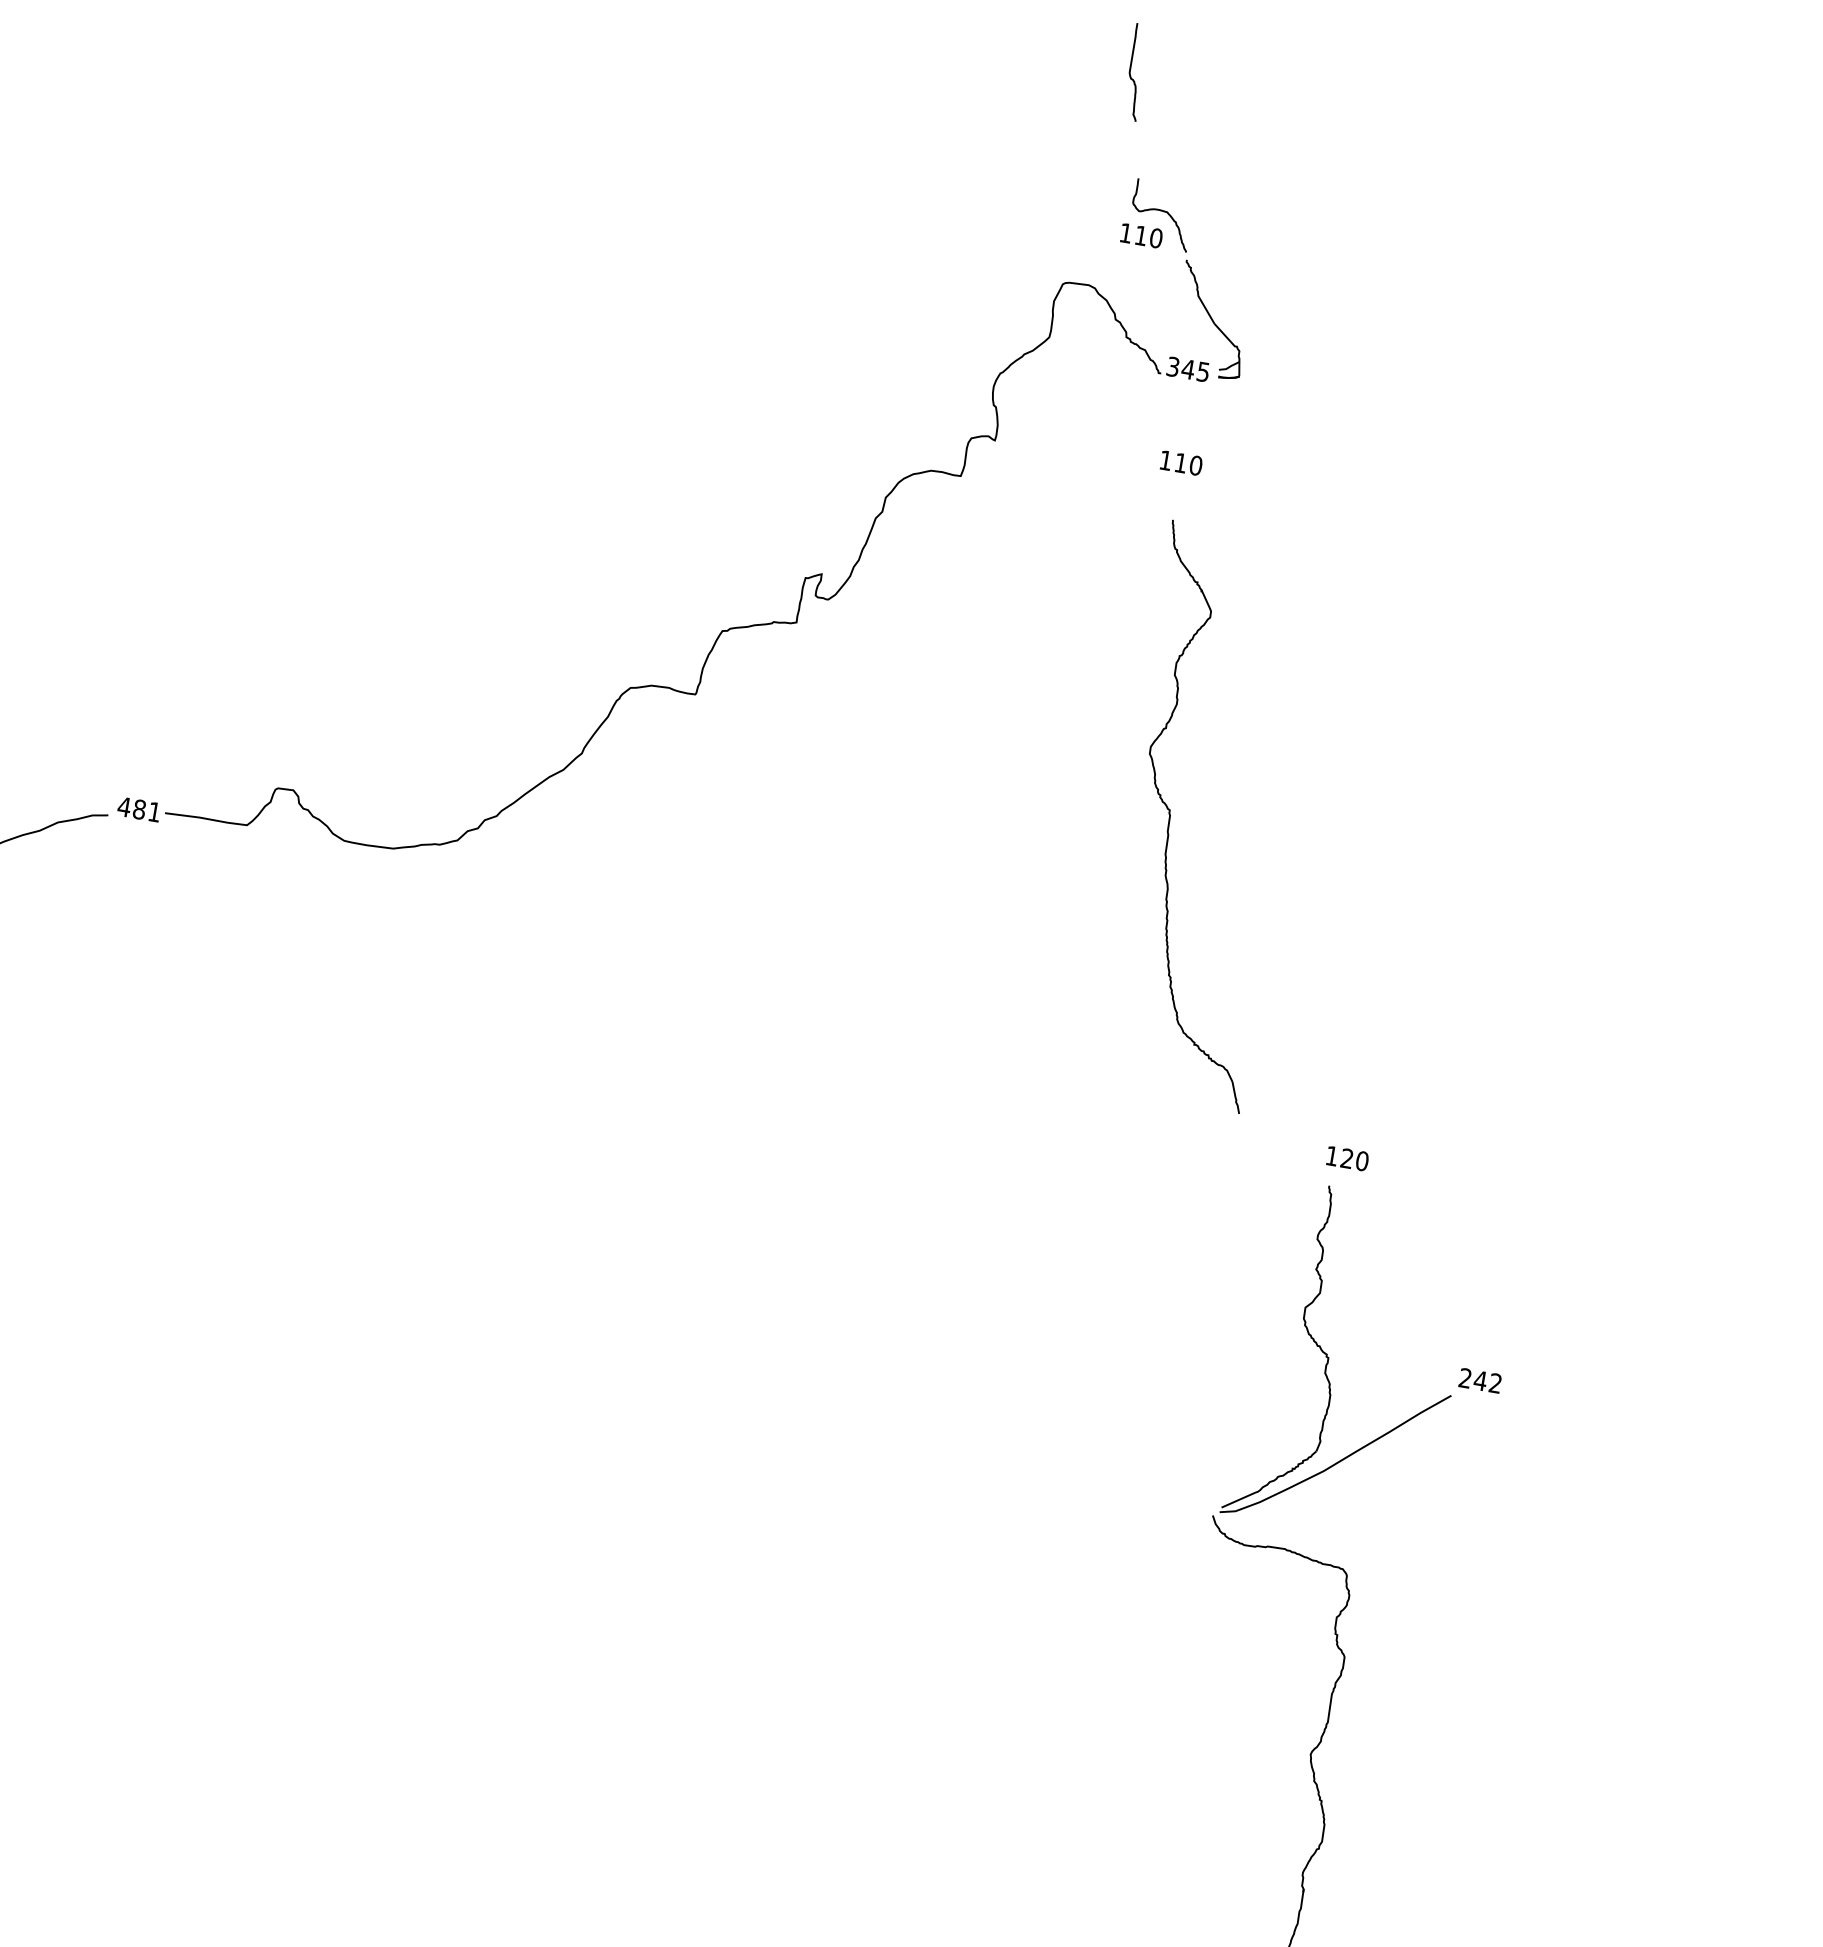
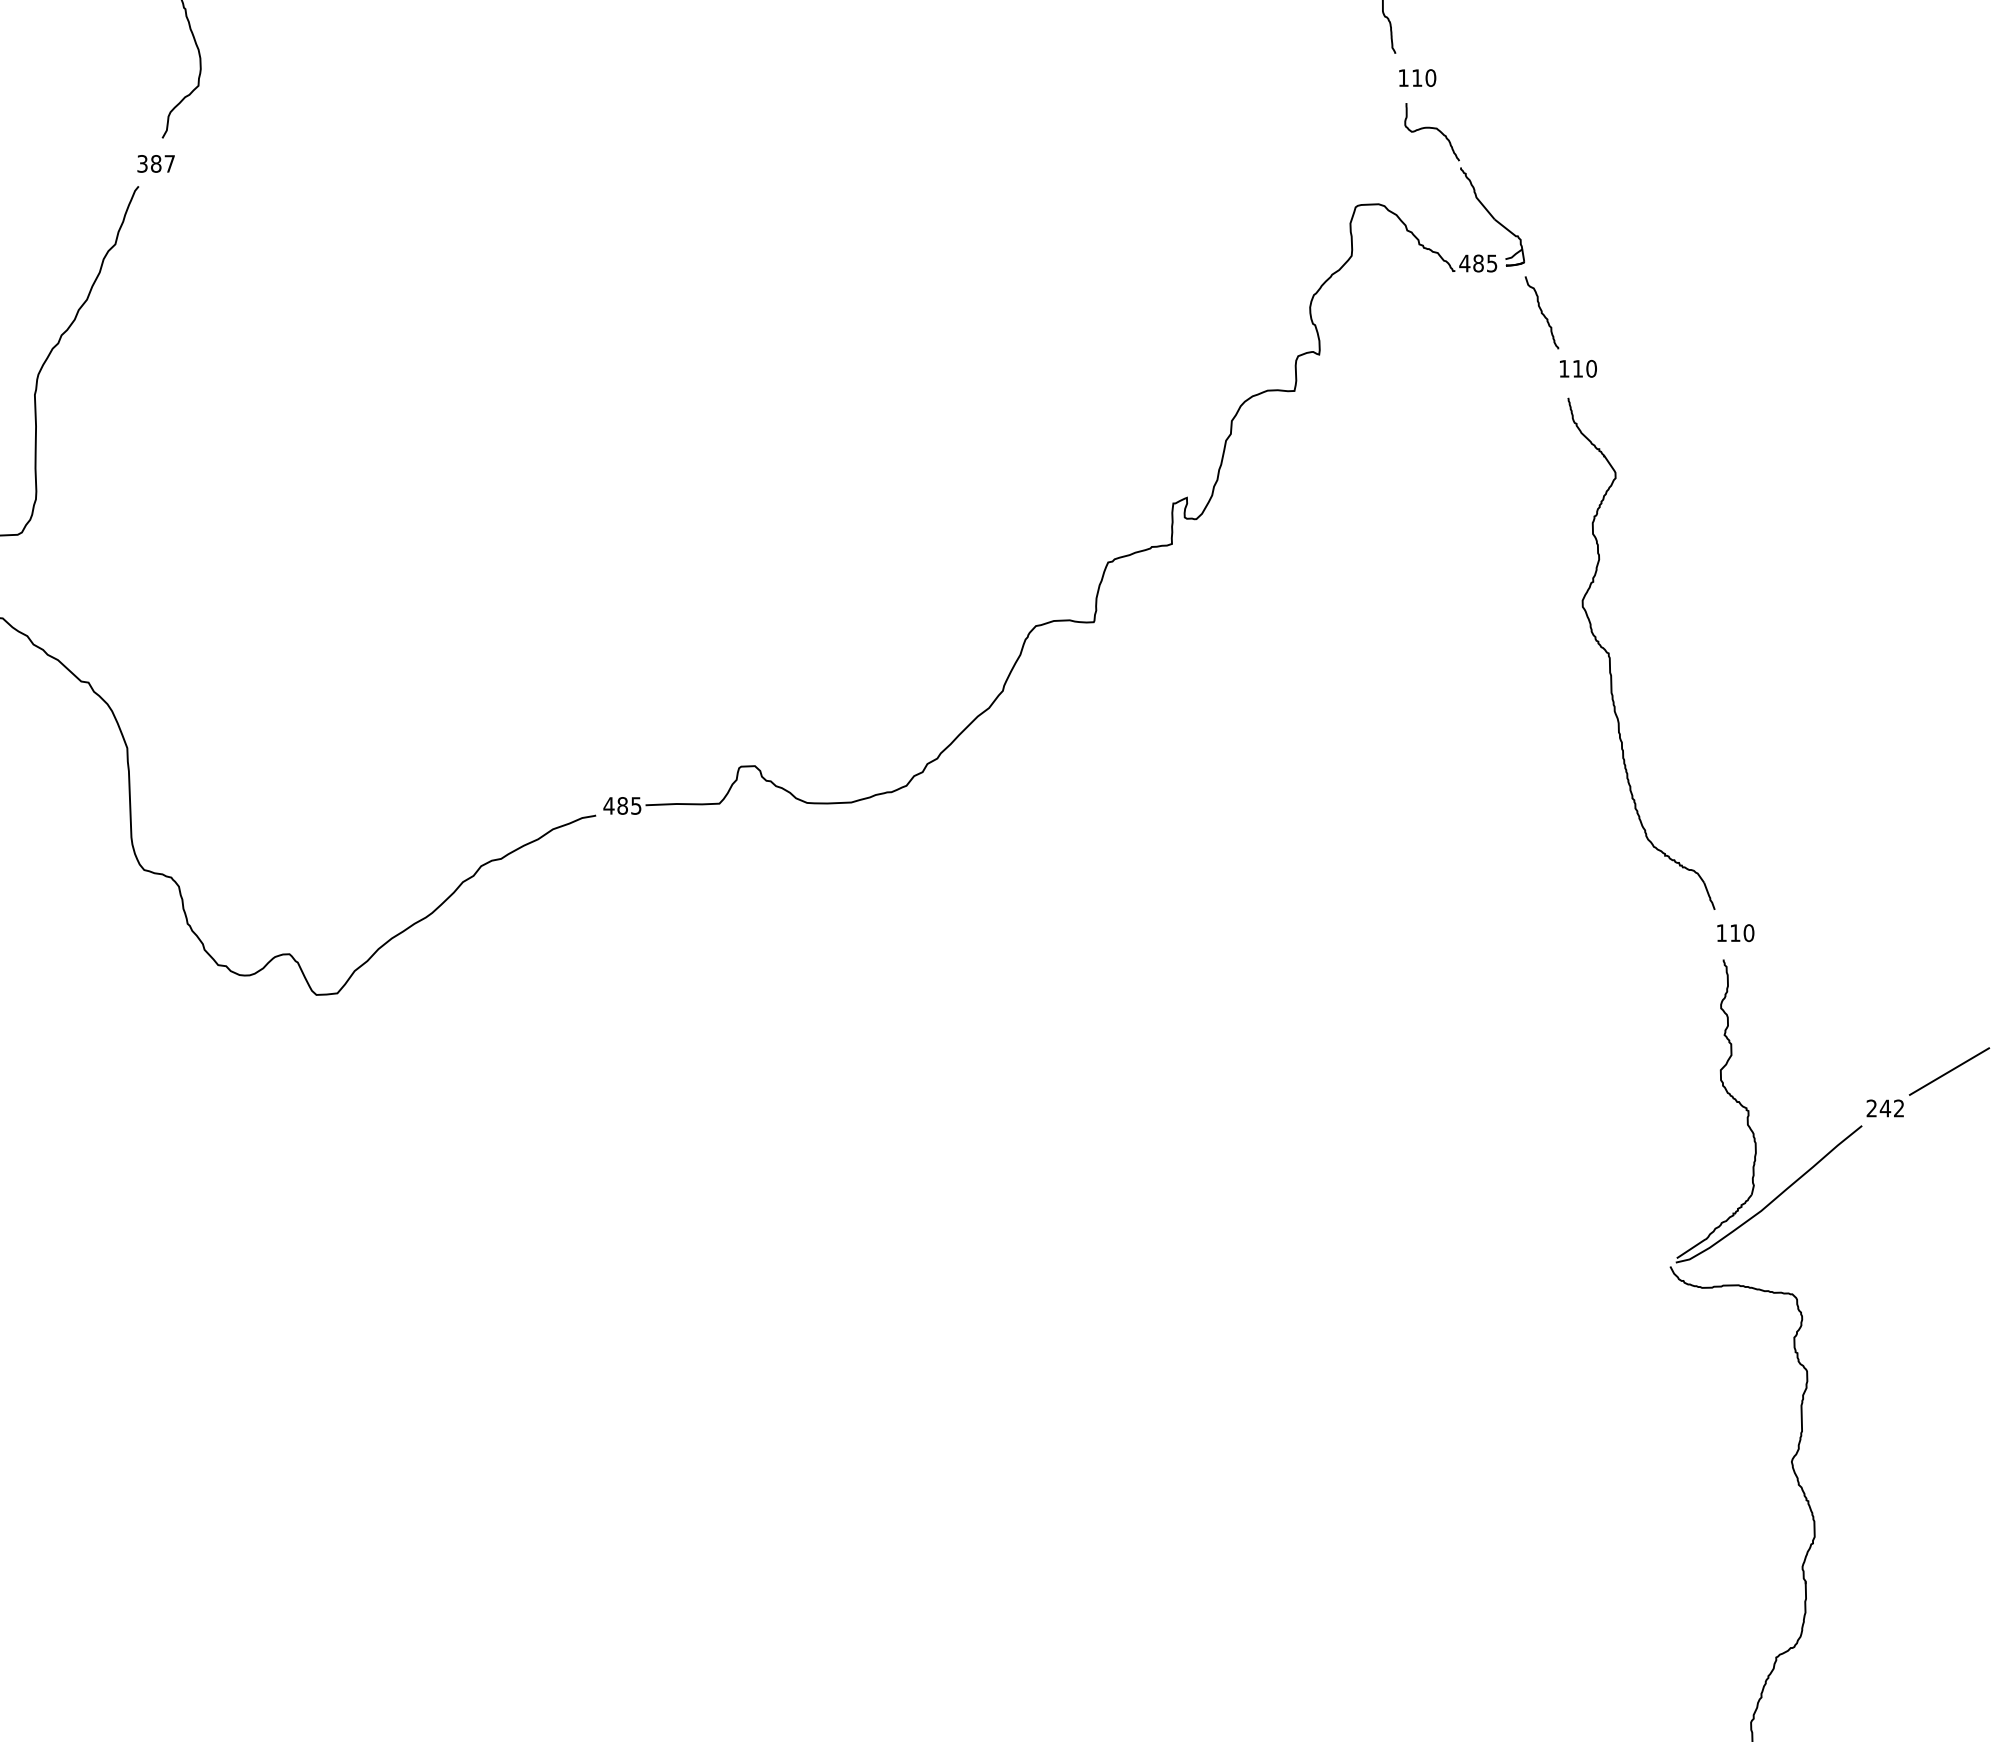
text: (1141, 235) -> (1417, 77), moved
text: (1180, 368) -> (1471, 263), 345 -> 485
curve: (1248, 435) -> (1541, 312), added
text: (1181, 462) -> (1578, 368), moved
text: (154, 811) -> (636, 805), 481 -> 485
part: (1170, 815) -> (1610, 657), moved
text: (1347, 1158) -> (1735, 932), 120 -> 110
line: (1558, 1351) -> (1949, 1071), added

